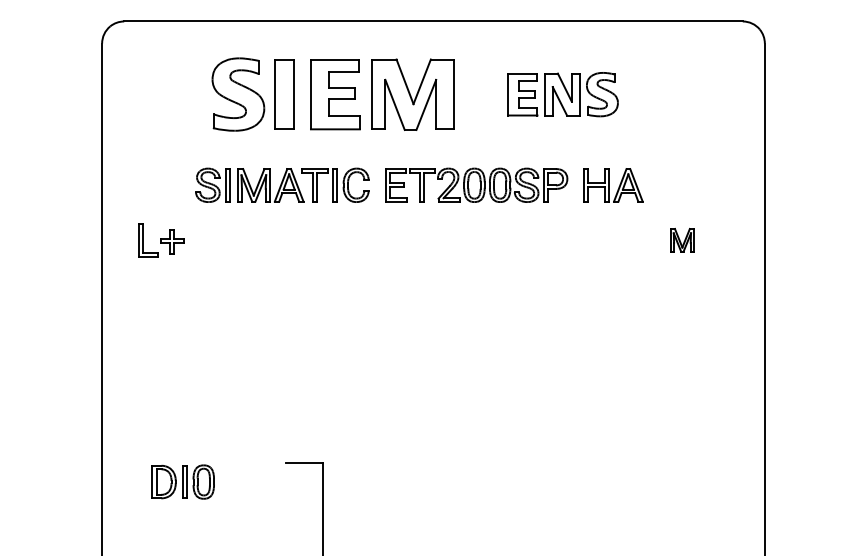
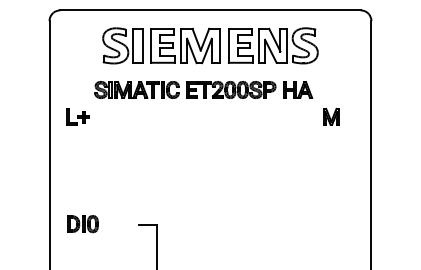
part: (563, 93) -> (273, 45), size x1.67
part: (682, 239) -> (331, 116), size x1.43
part: (182, 482) -> (82, 224), moved

